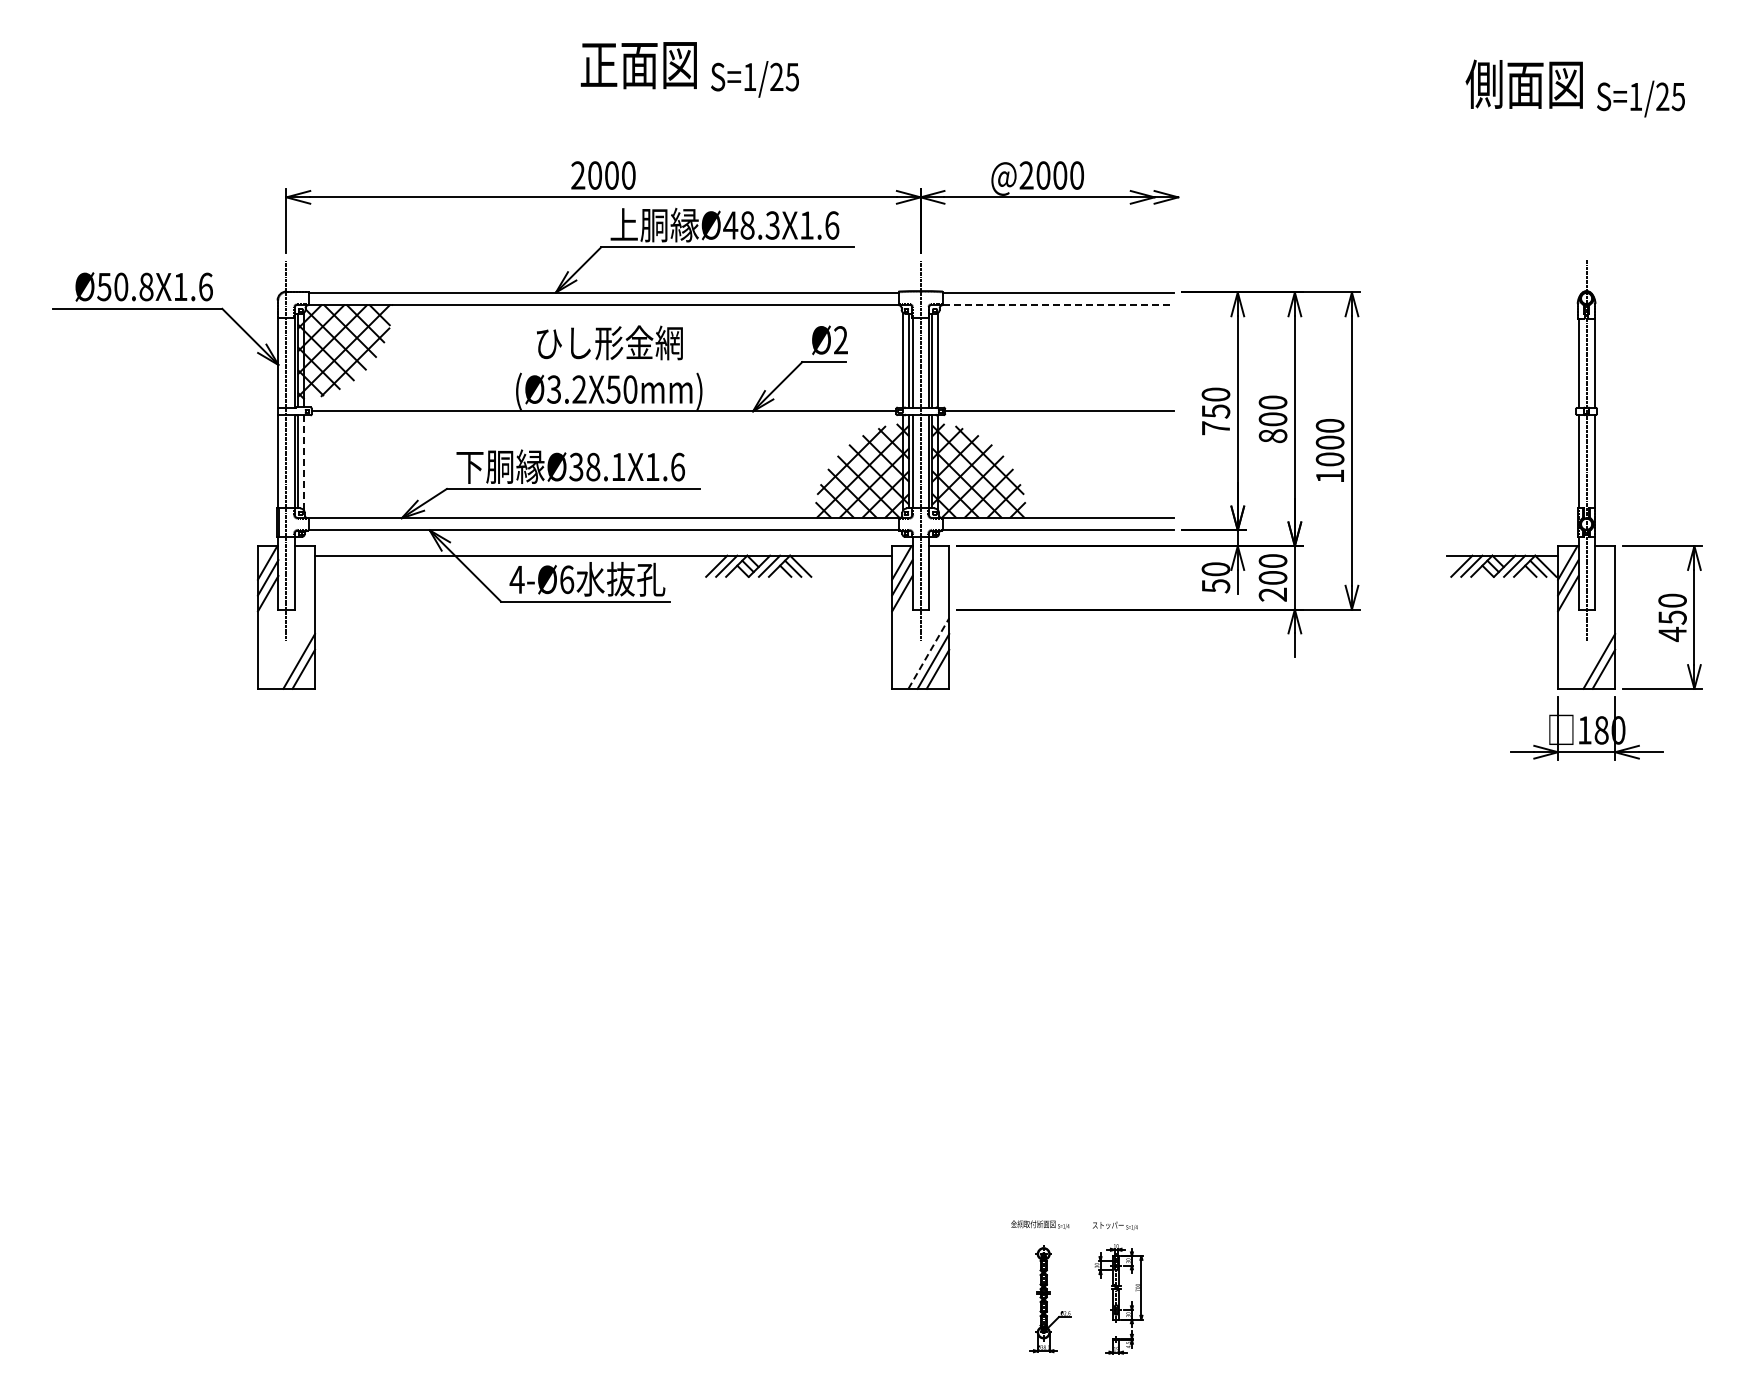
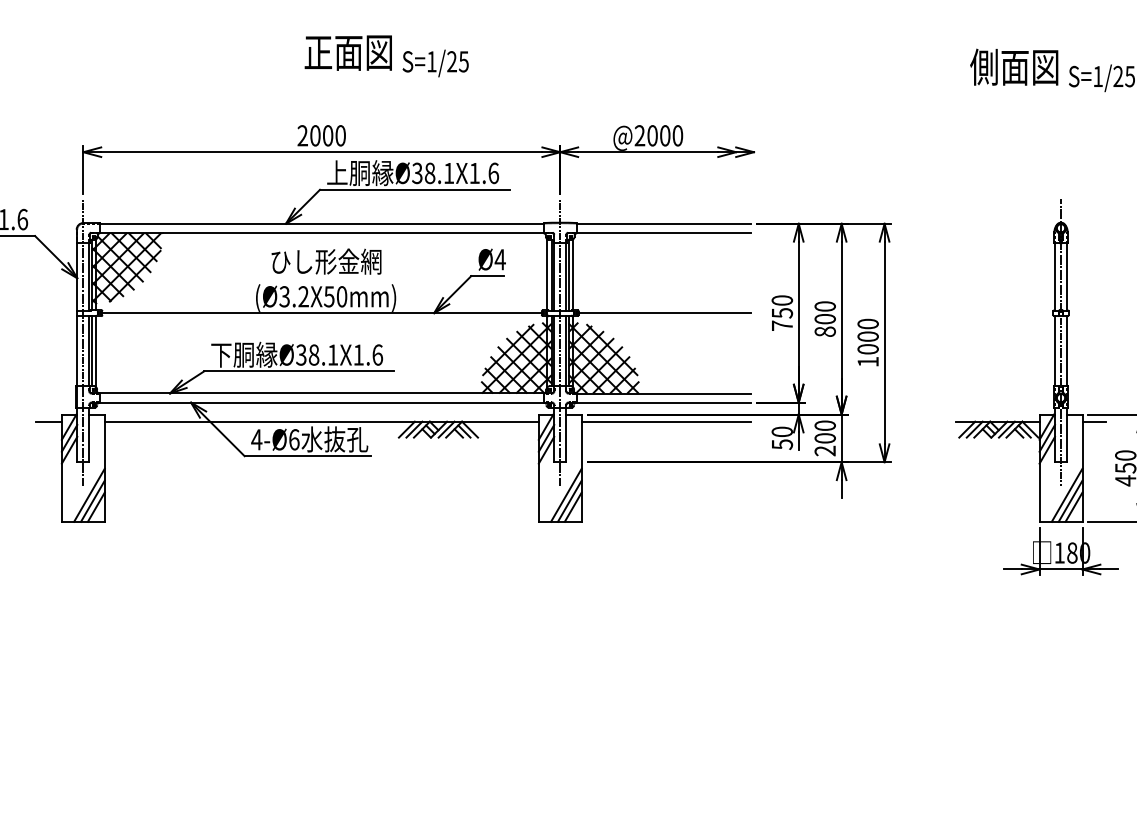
text: (751, 225) -> (433, 173), Ø48.3X1.6 -> Ø38.1X1.6
line: (1058, 304) -> (663, 232), dashed -> solid
text: (840, 340) -> (499, 259), Ø2 -> Ø4
line: (303, 462) -> (96, 351), dashed -> solid
line: (240, 555) -> (48, 421), added
line: (1061, 555) -> (666, 421), added
line: (1630, 555) -> (1094, 421), added
line: (294, 653) -> (89, 495), added
line: (928, 653) -> (566, 495), dashed -> solid
line: (1594, 653) -> (1066, 495), added

